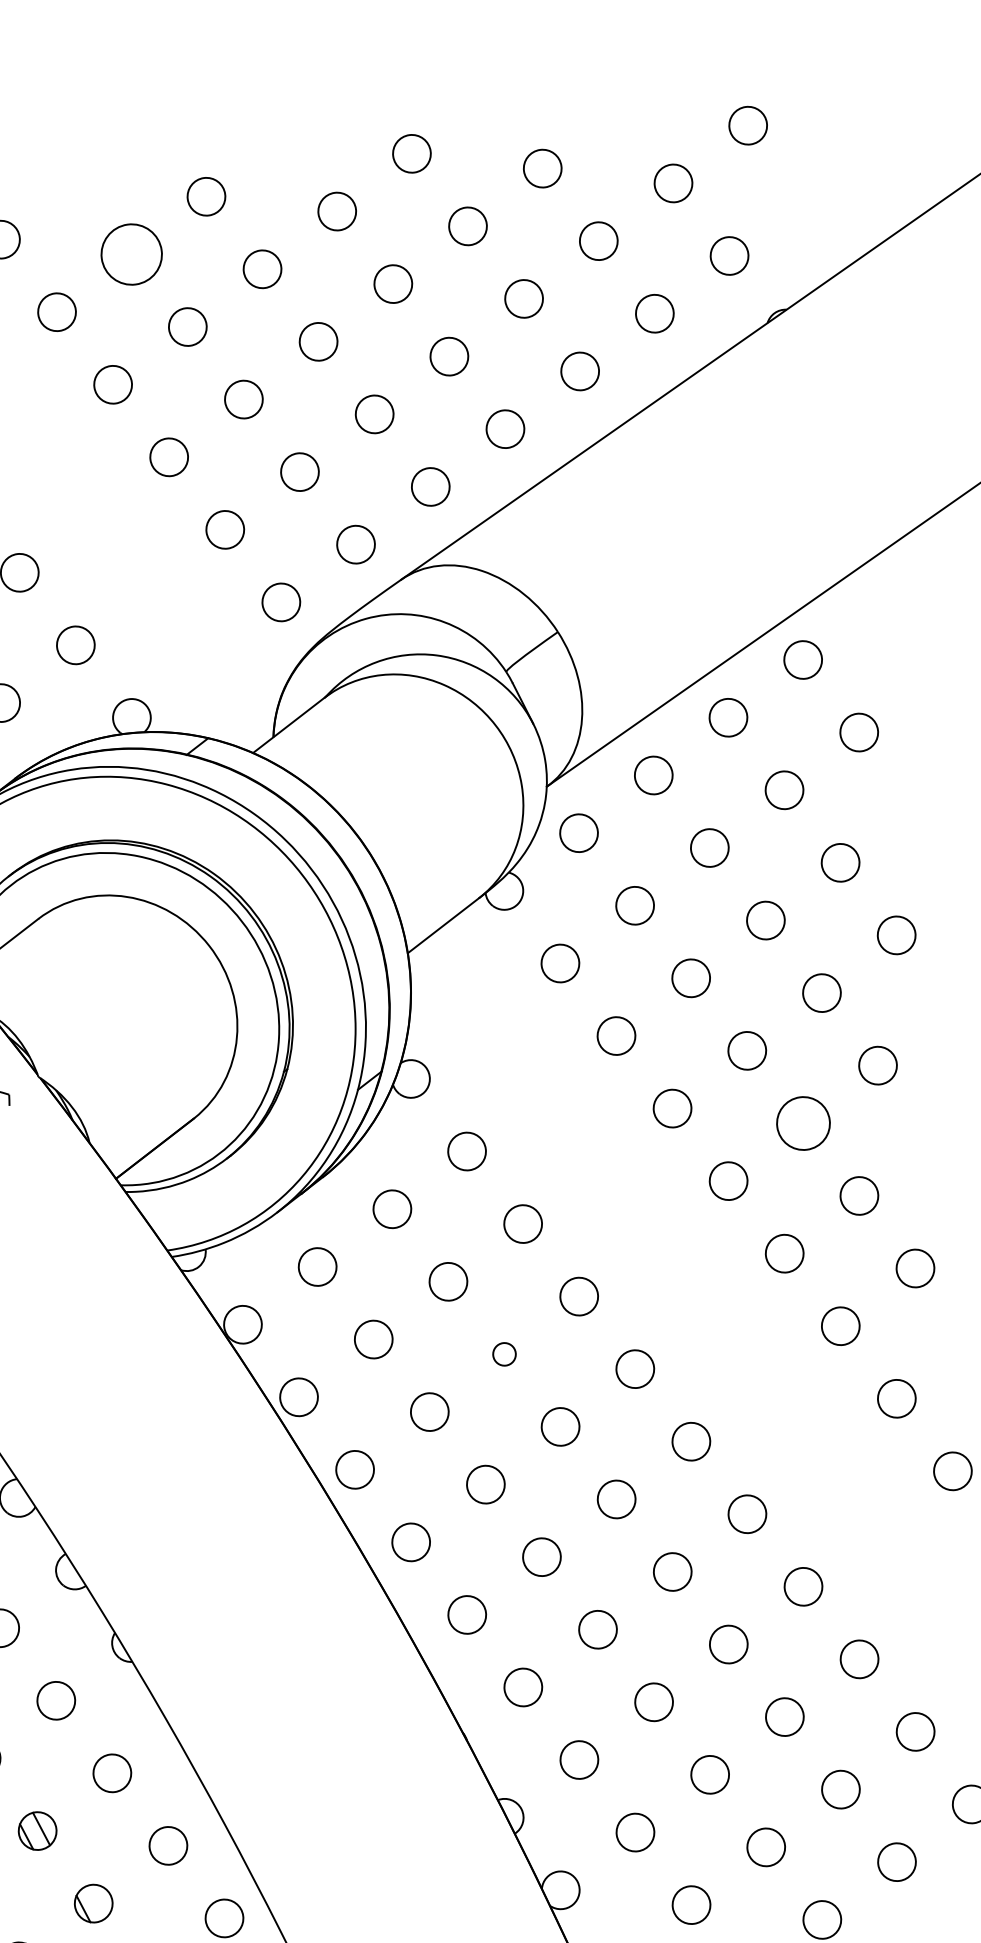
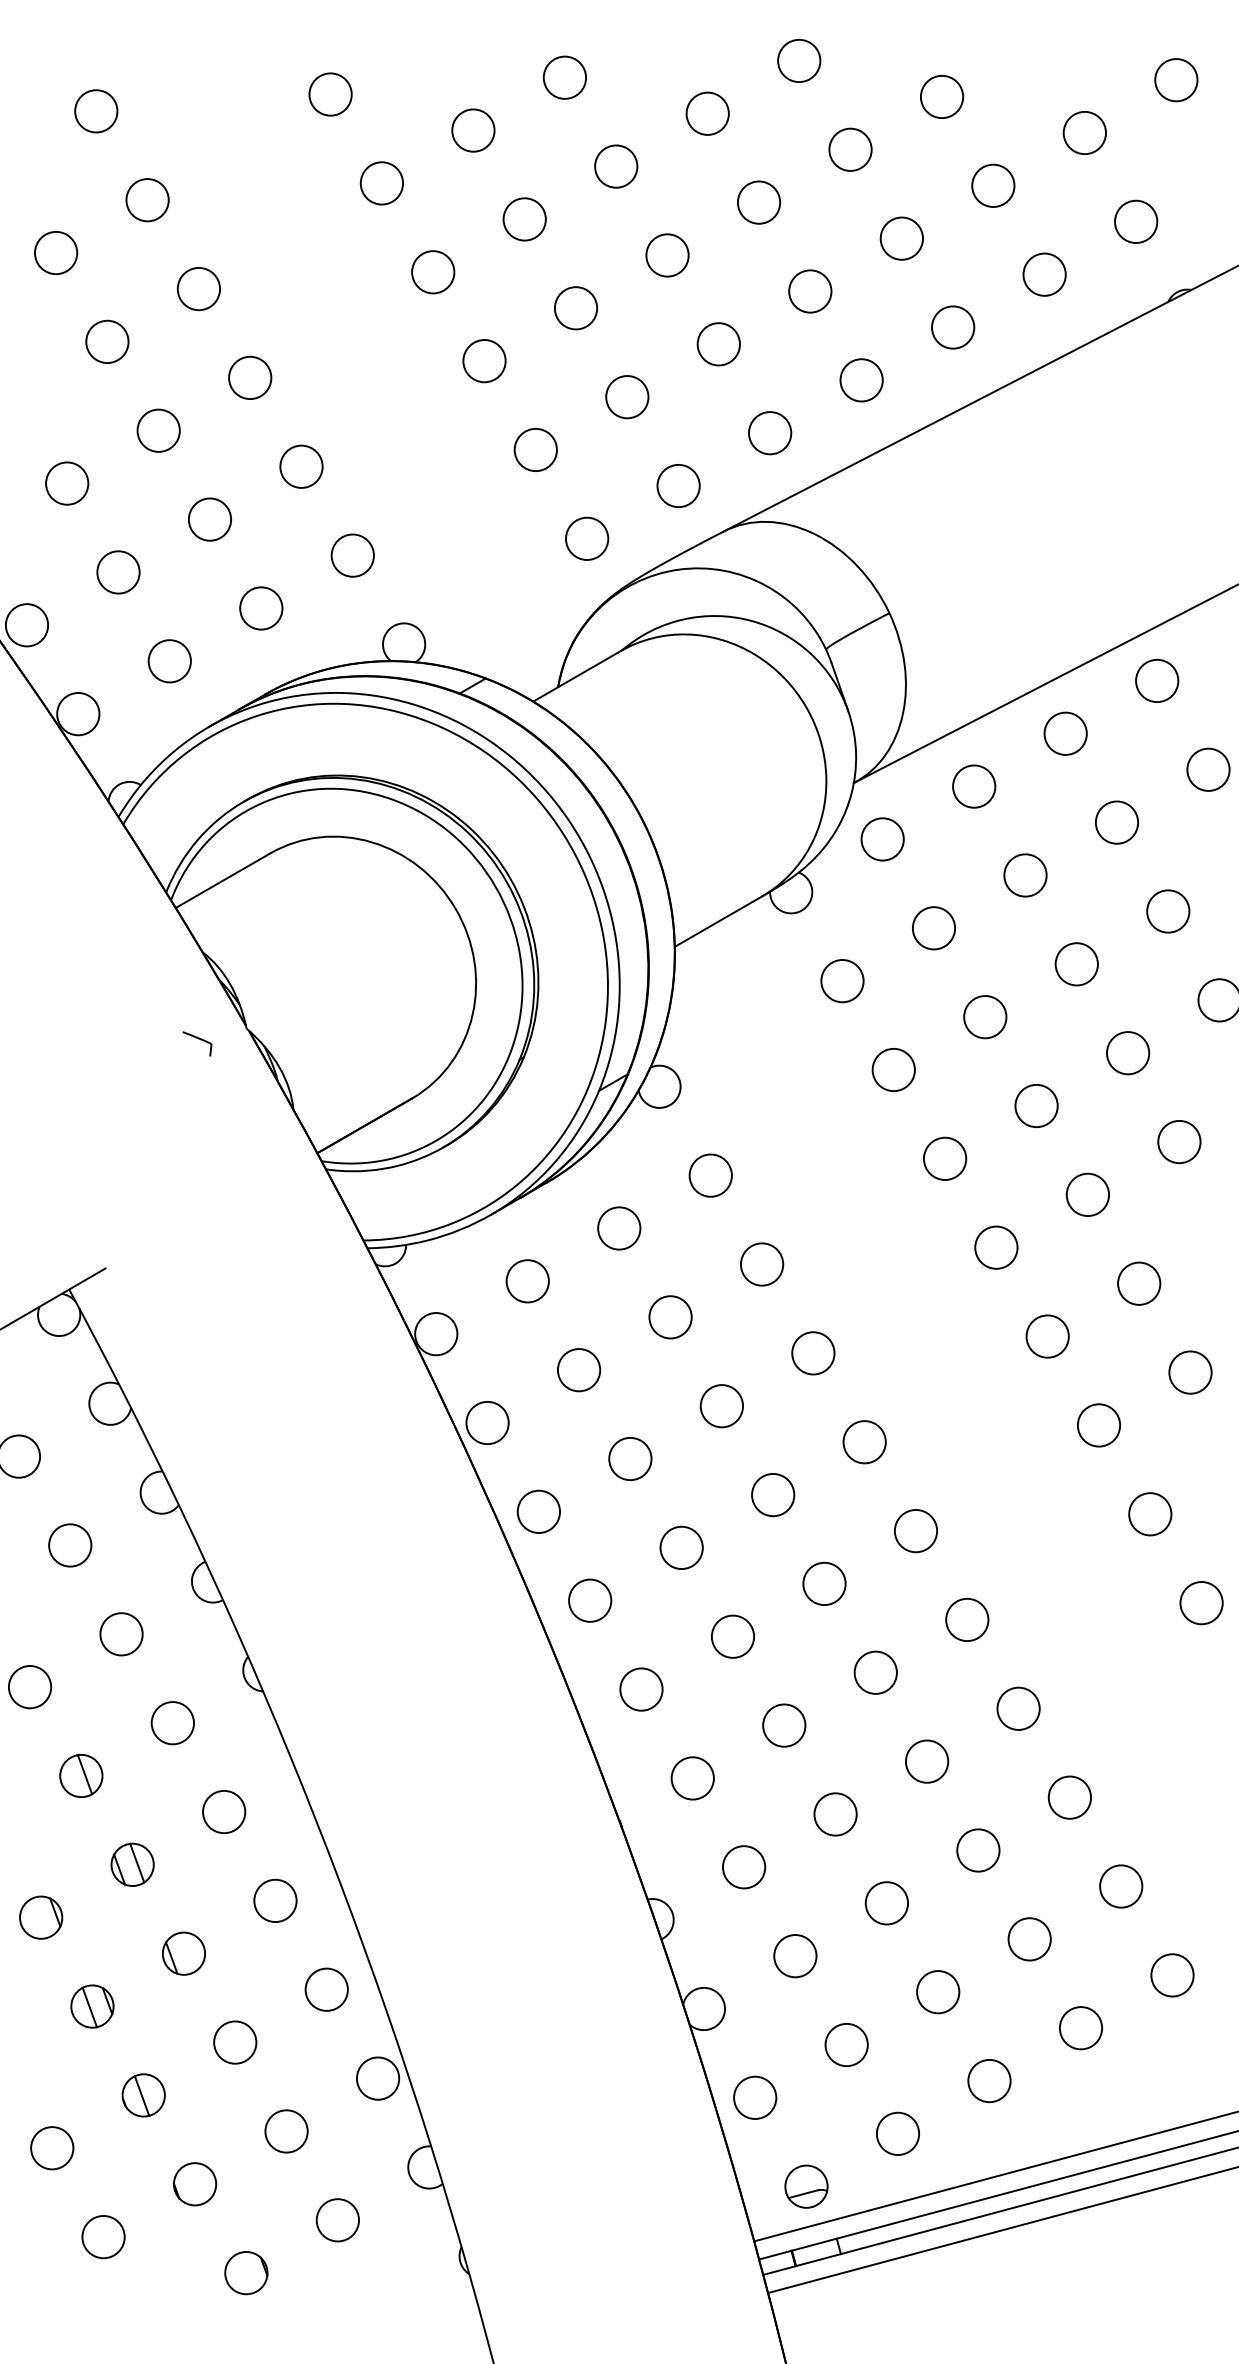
circle: (131, 254) -> (473, 130), size x0.62
circle: (802, 1123) -> (1087, 1194), size x0.71
circle: (504, 1354) -> (721, 1406), size x1.67

